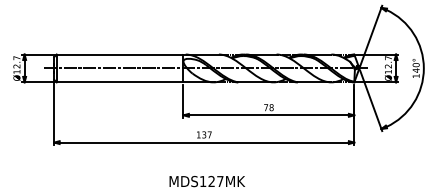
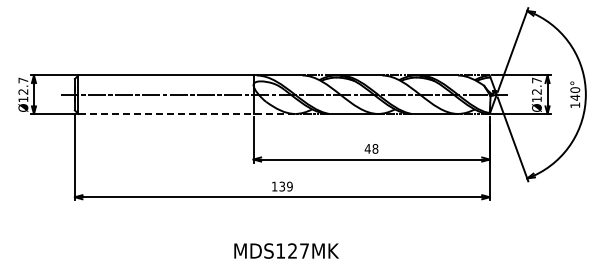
line: (134, 82) -> (186, 113), solid -> dashed
text: (265, 107) -> (367, 148), 78 -> 48
text: (209, 134) -> (289, 186), 137 -> 139

